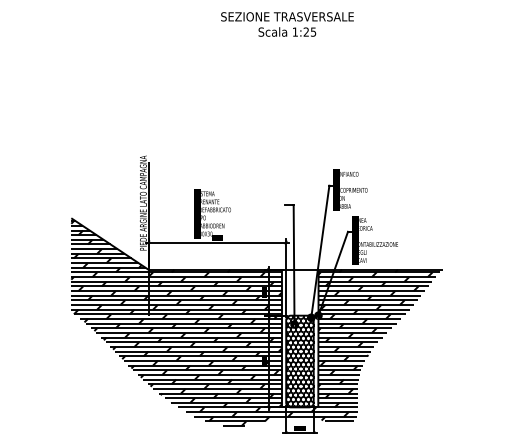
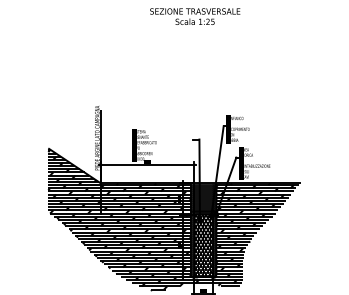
hatch: (299, 337) -> (203, 229), added

